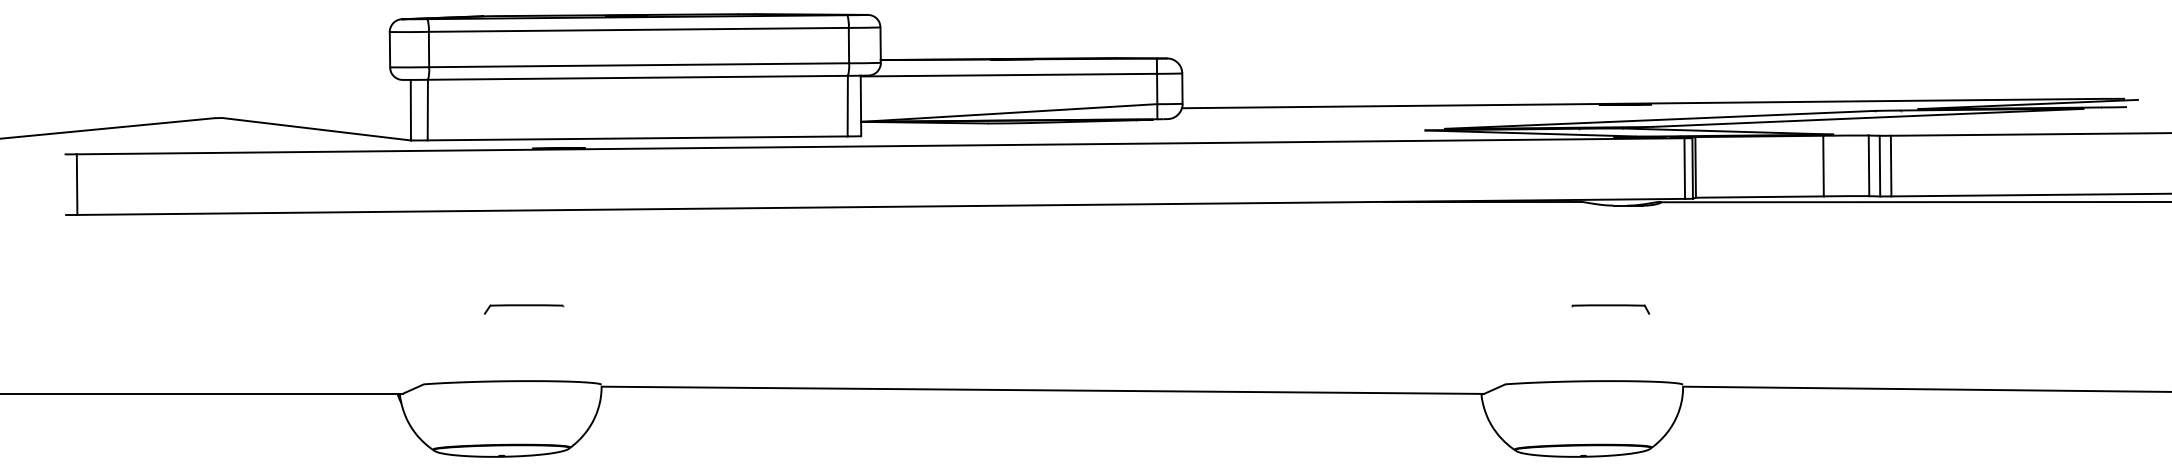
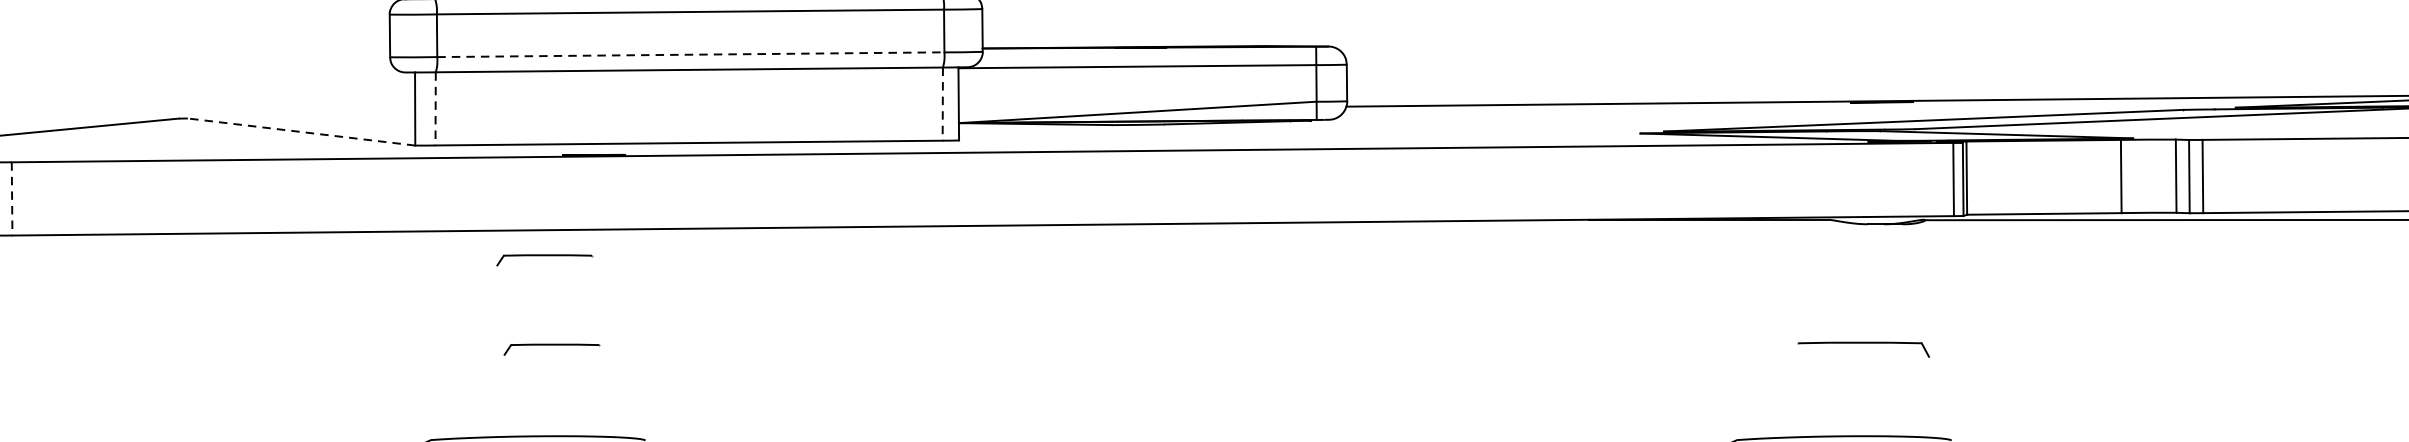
line: (639, 65) -> (691, 55), solid -> dashed
line: (847, 106) -> (942, 104), solid -> dashed
line: (427, 110) -> (435, 109), solid -> dashed
line: (316, 129) -> (301, 132), solid -> dashed
line: (77, 185) -> (12, 199), solid -> dashed
part: (517, 235) -> (543, 260), added
part: (1610, 309) -> (1863, 349), size x1.4

